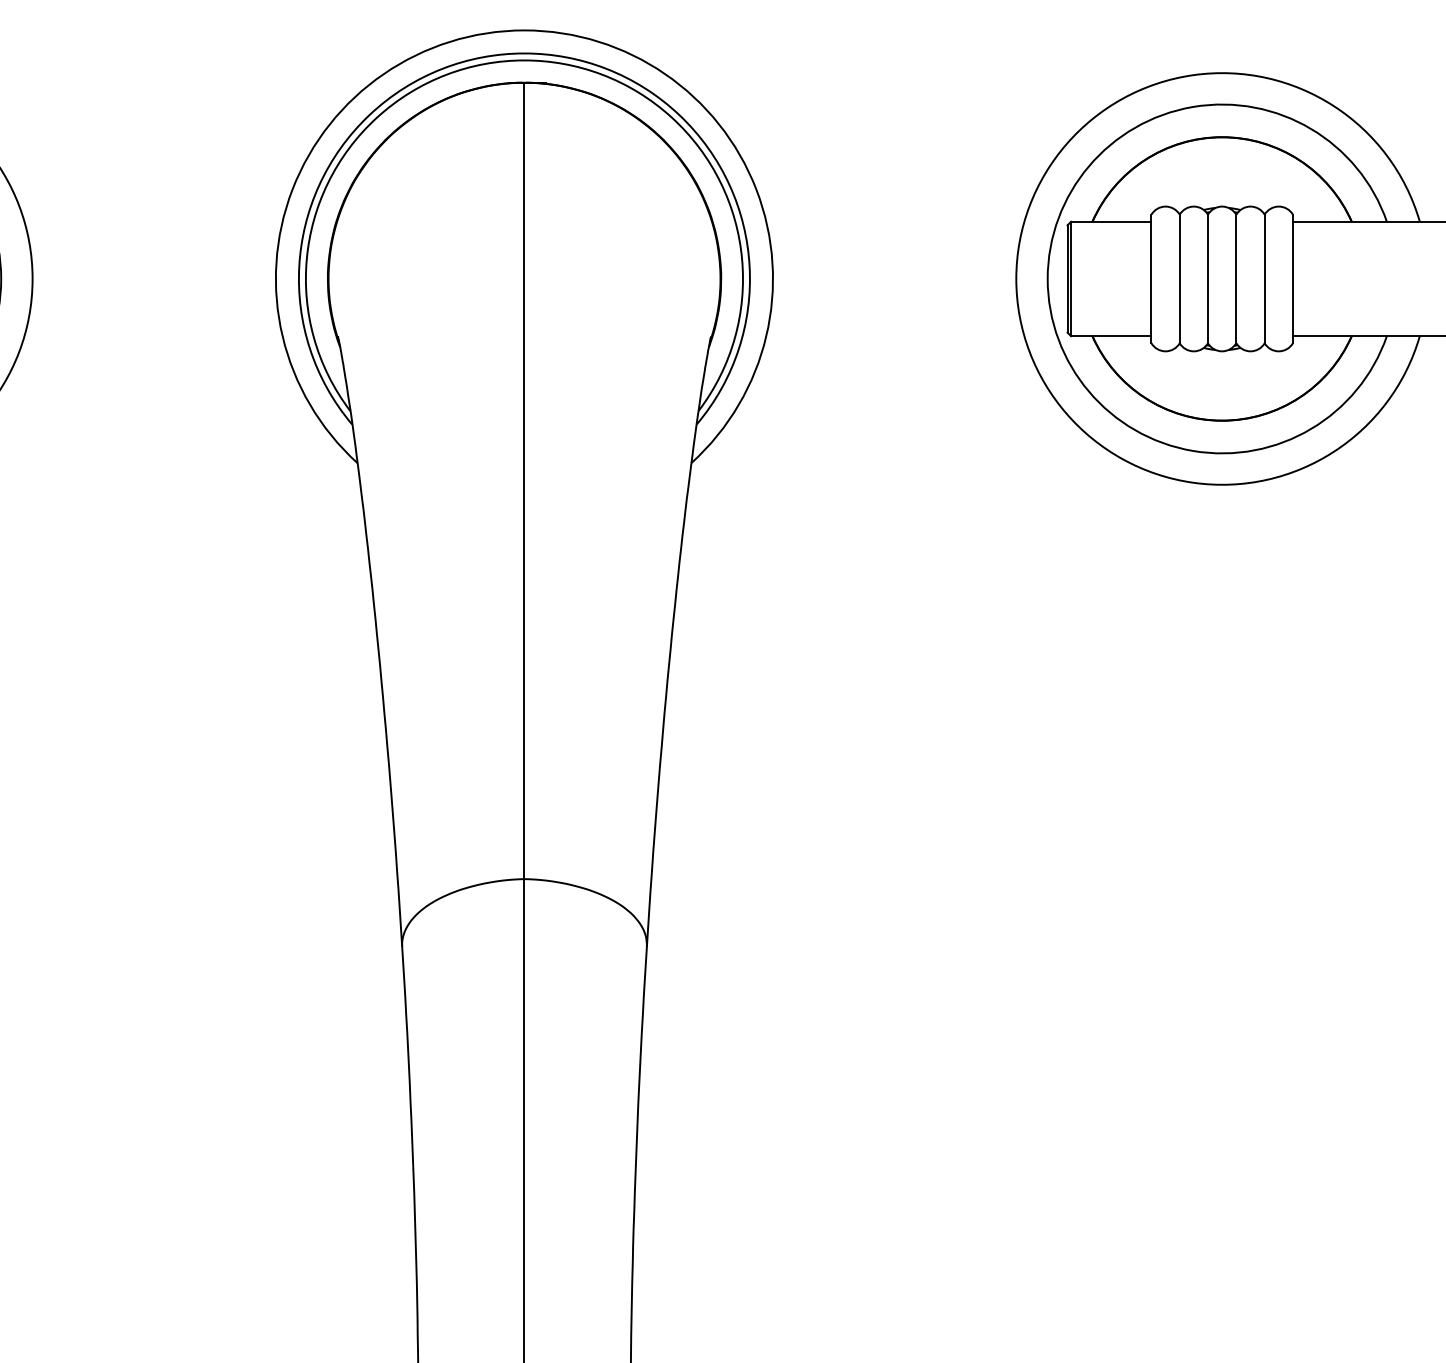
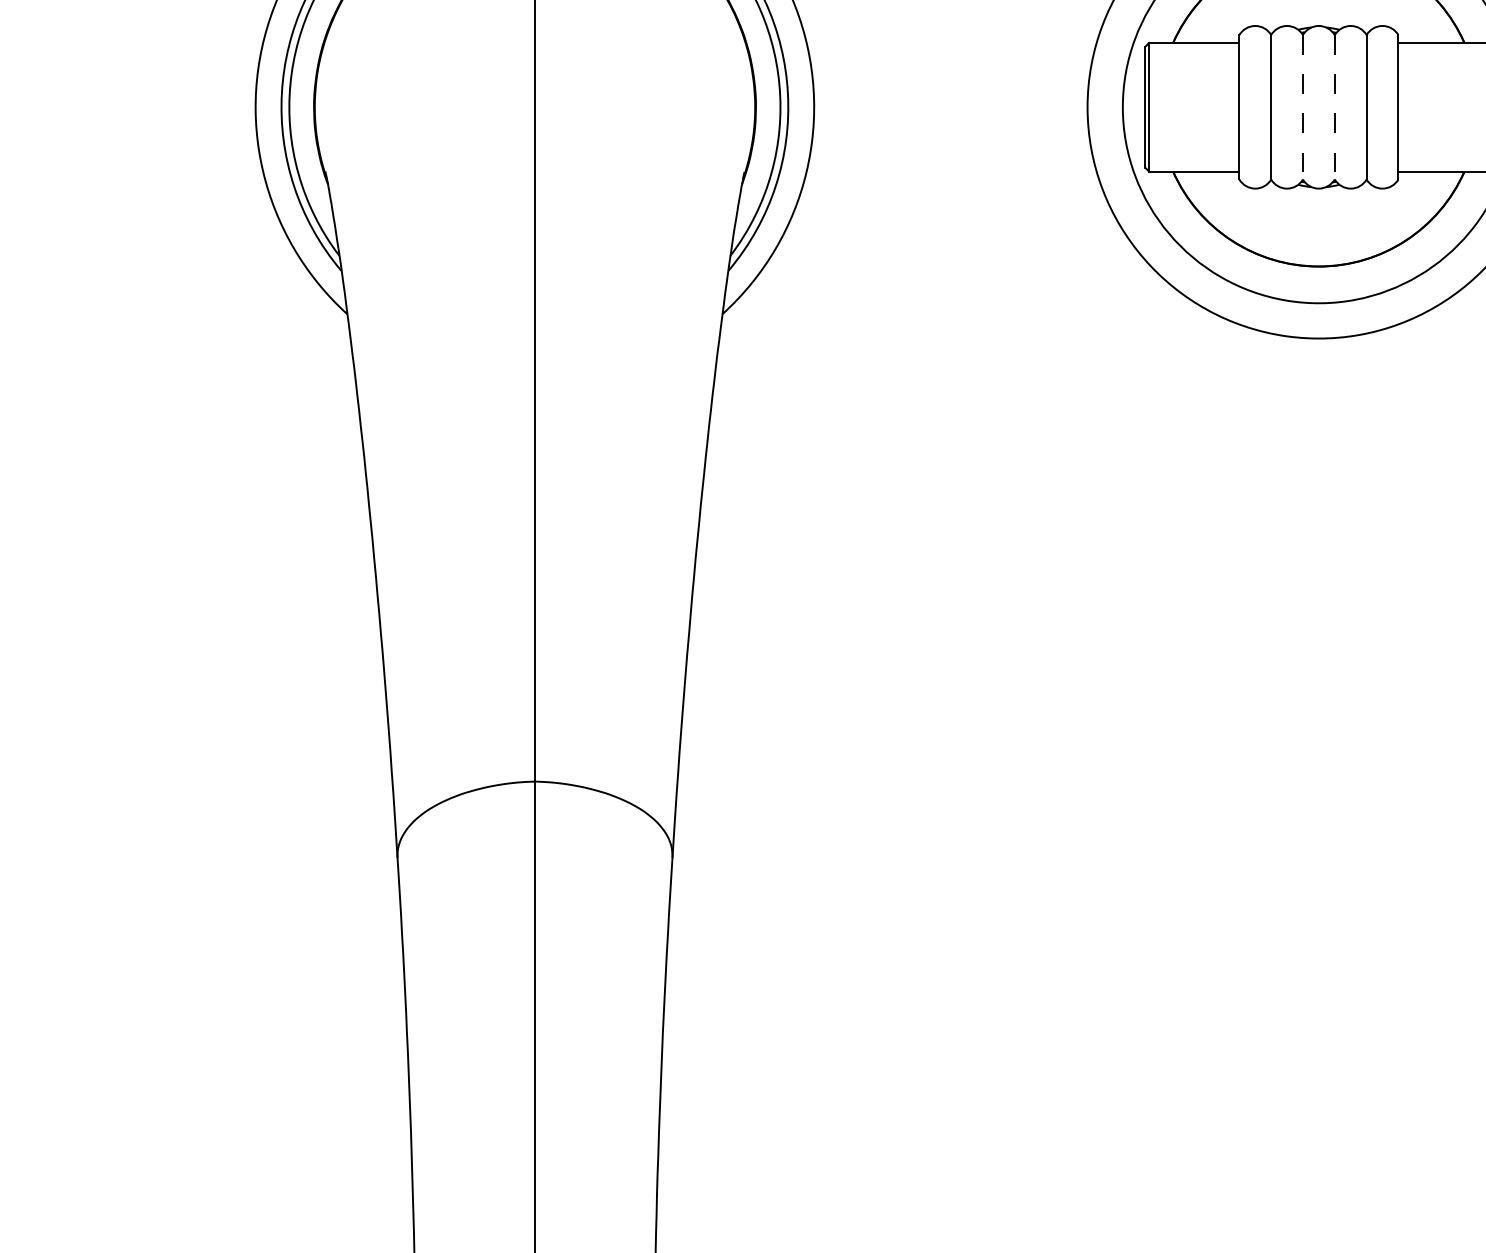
line: (1207, 279) -> (1302, 107), solid -> dashed
line: (1236, 279) -> (1334, 107), solid -> dashed

